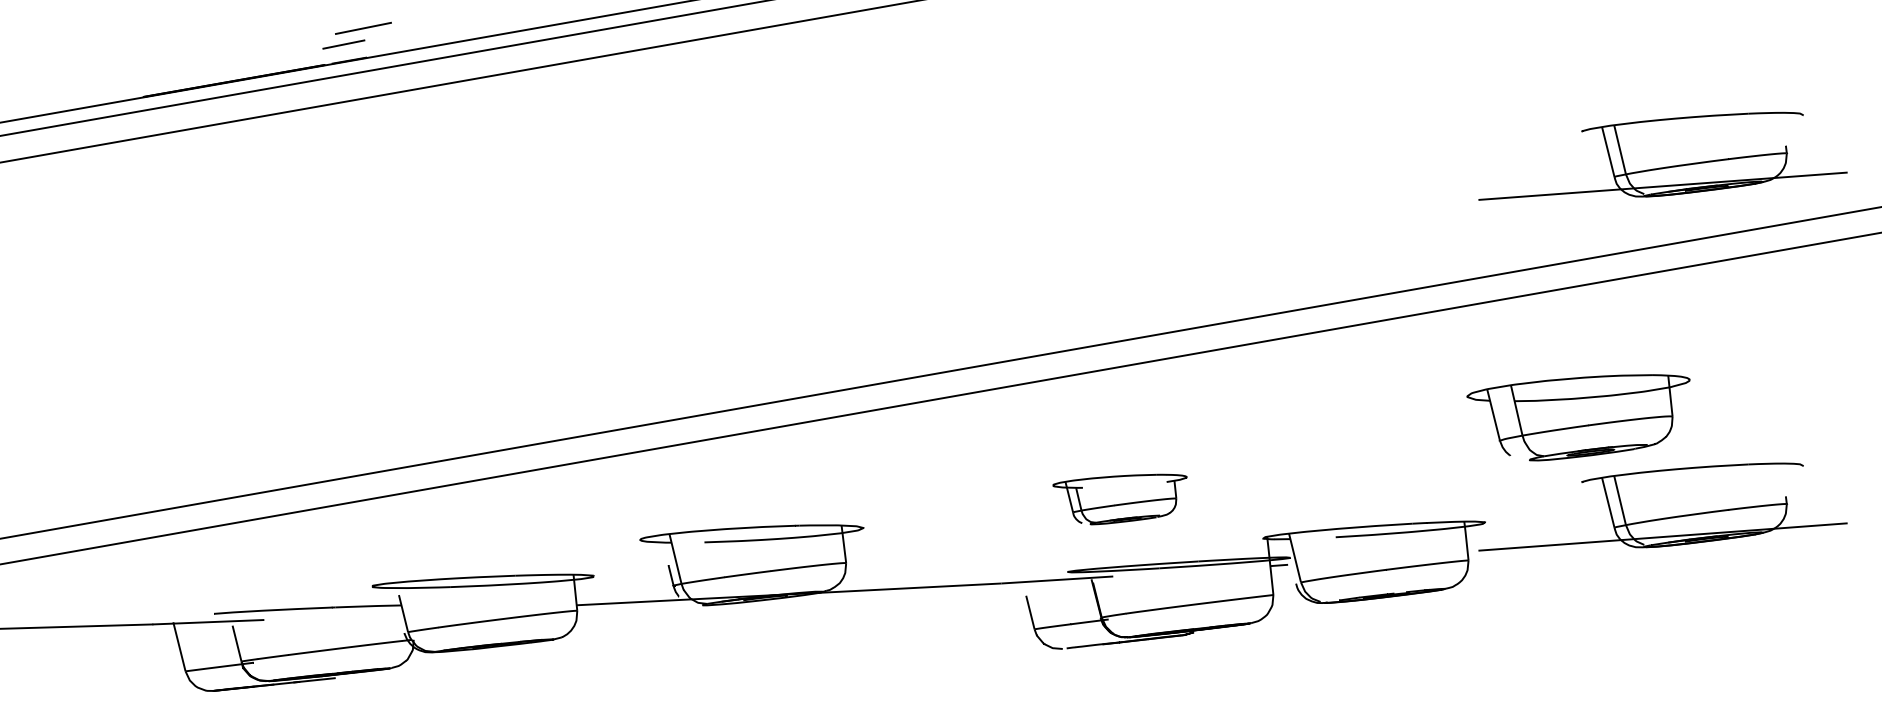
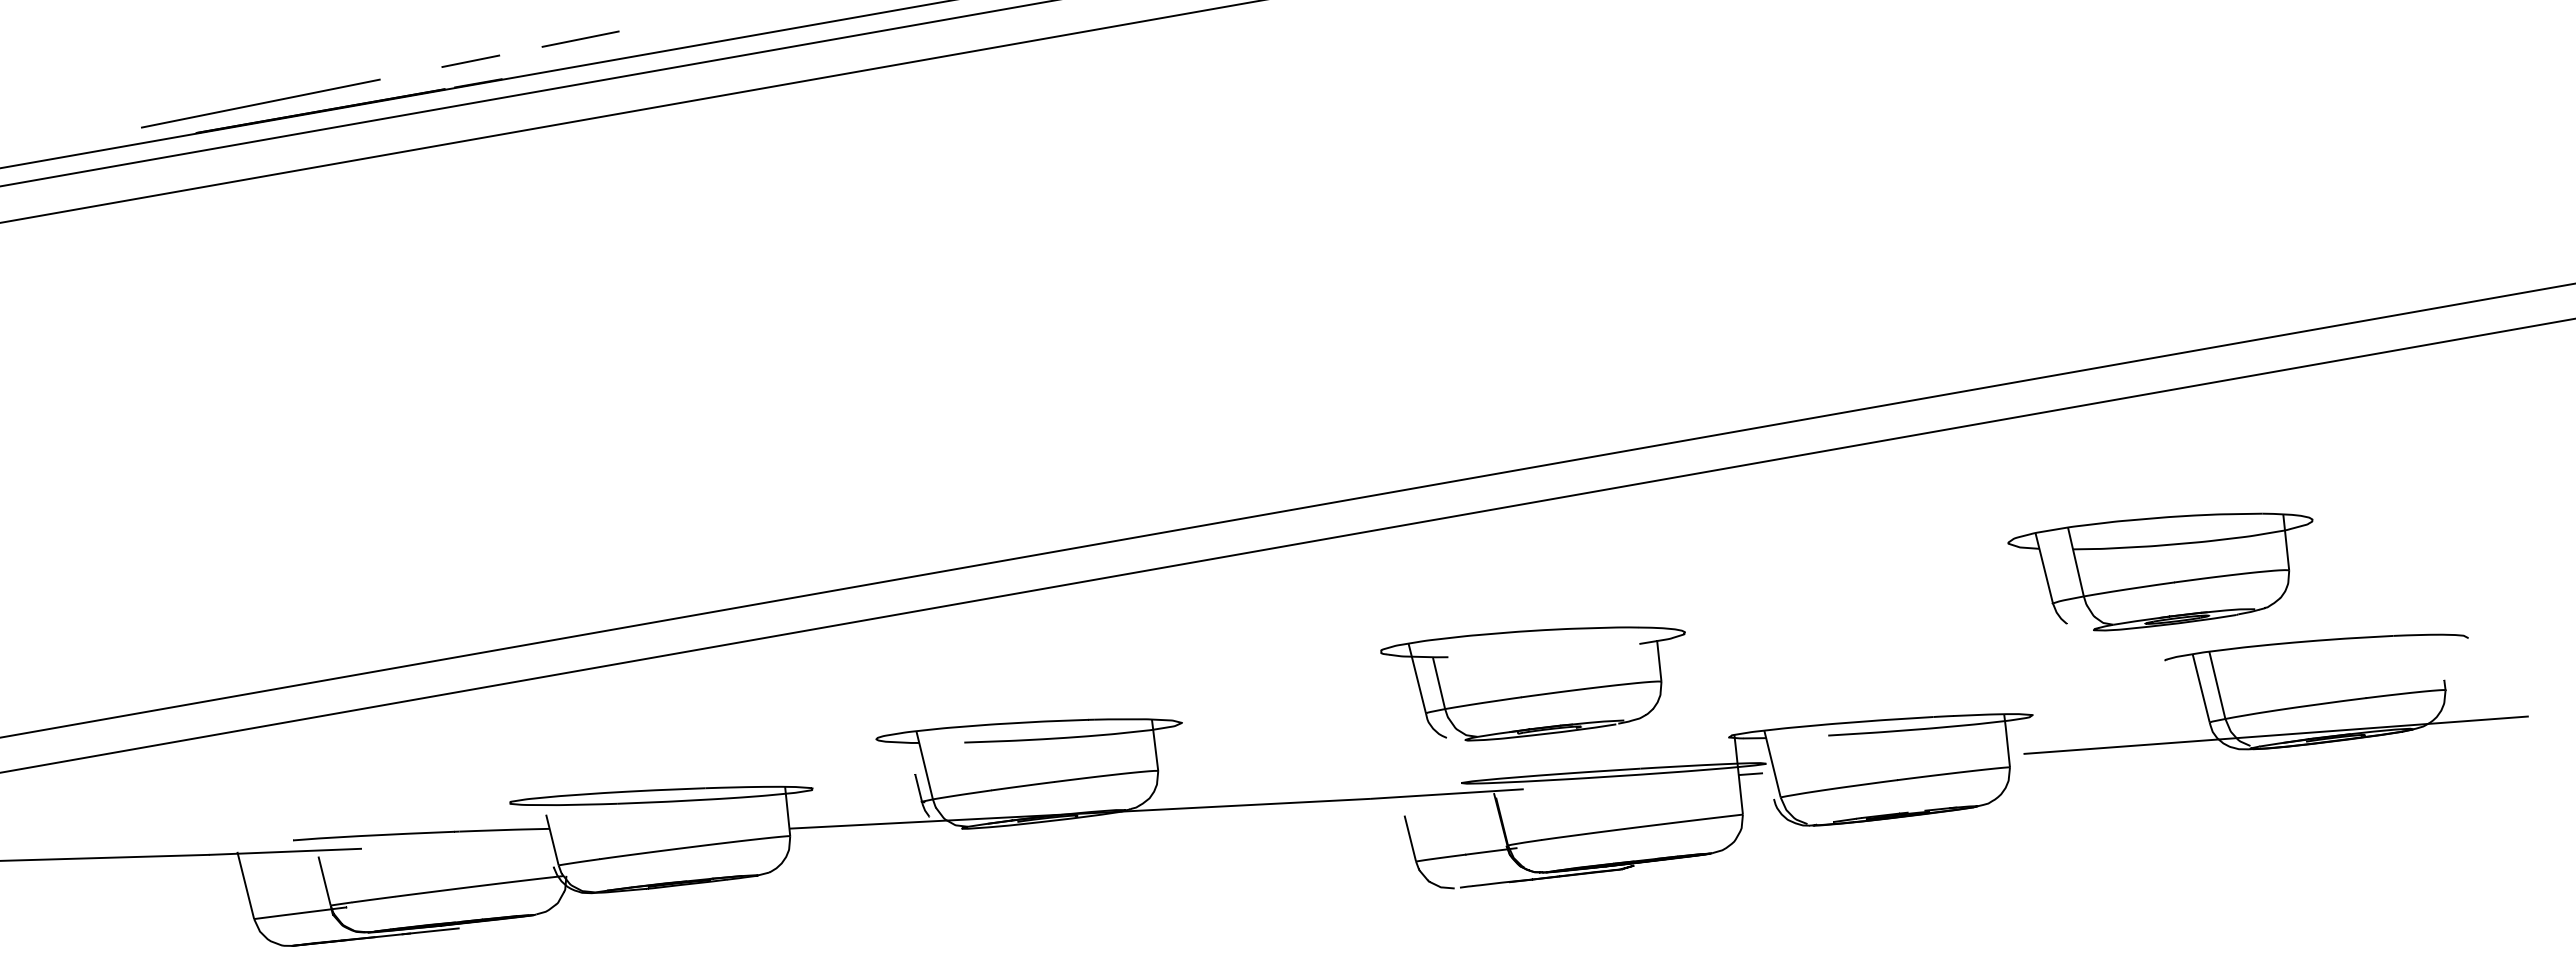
line: (363, 27) -> (580, 38), moved
line: (190, 75) -> (260, 103), added
part: (1666, 166) -> (2280, 228), removed
part: (1119, 499) -> (1532, 683), size x1.67

